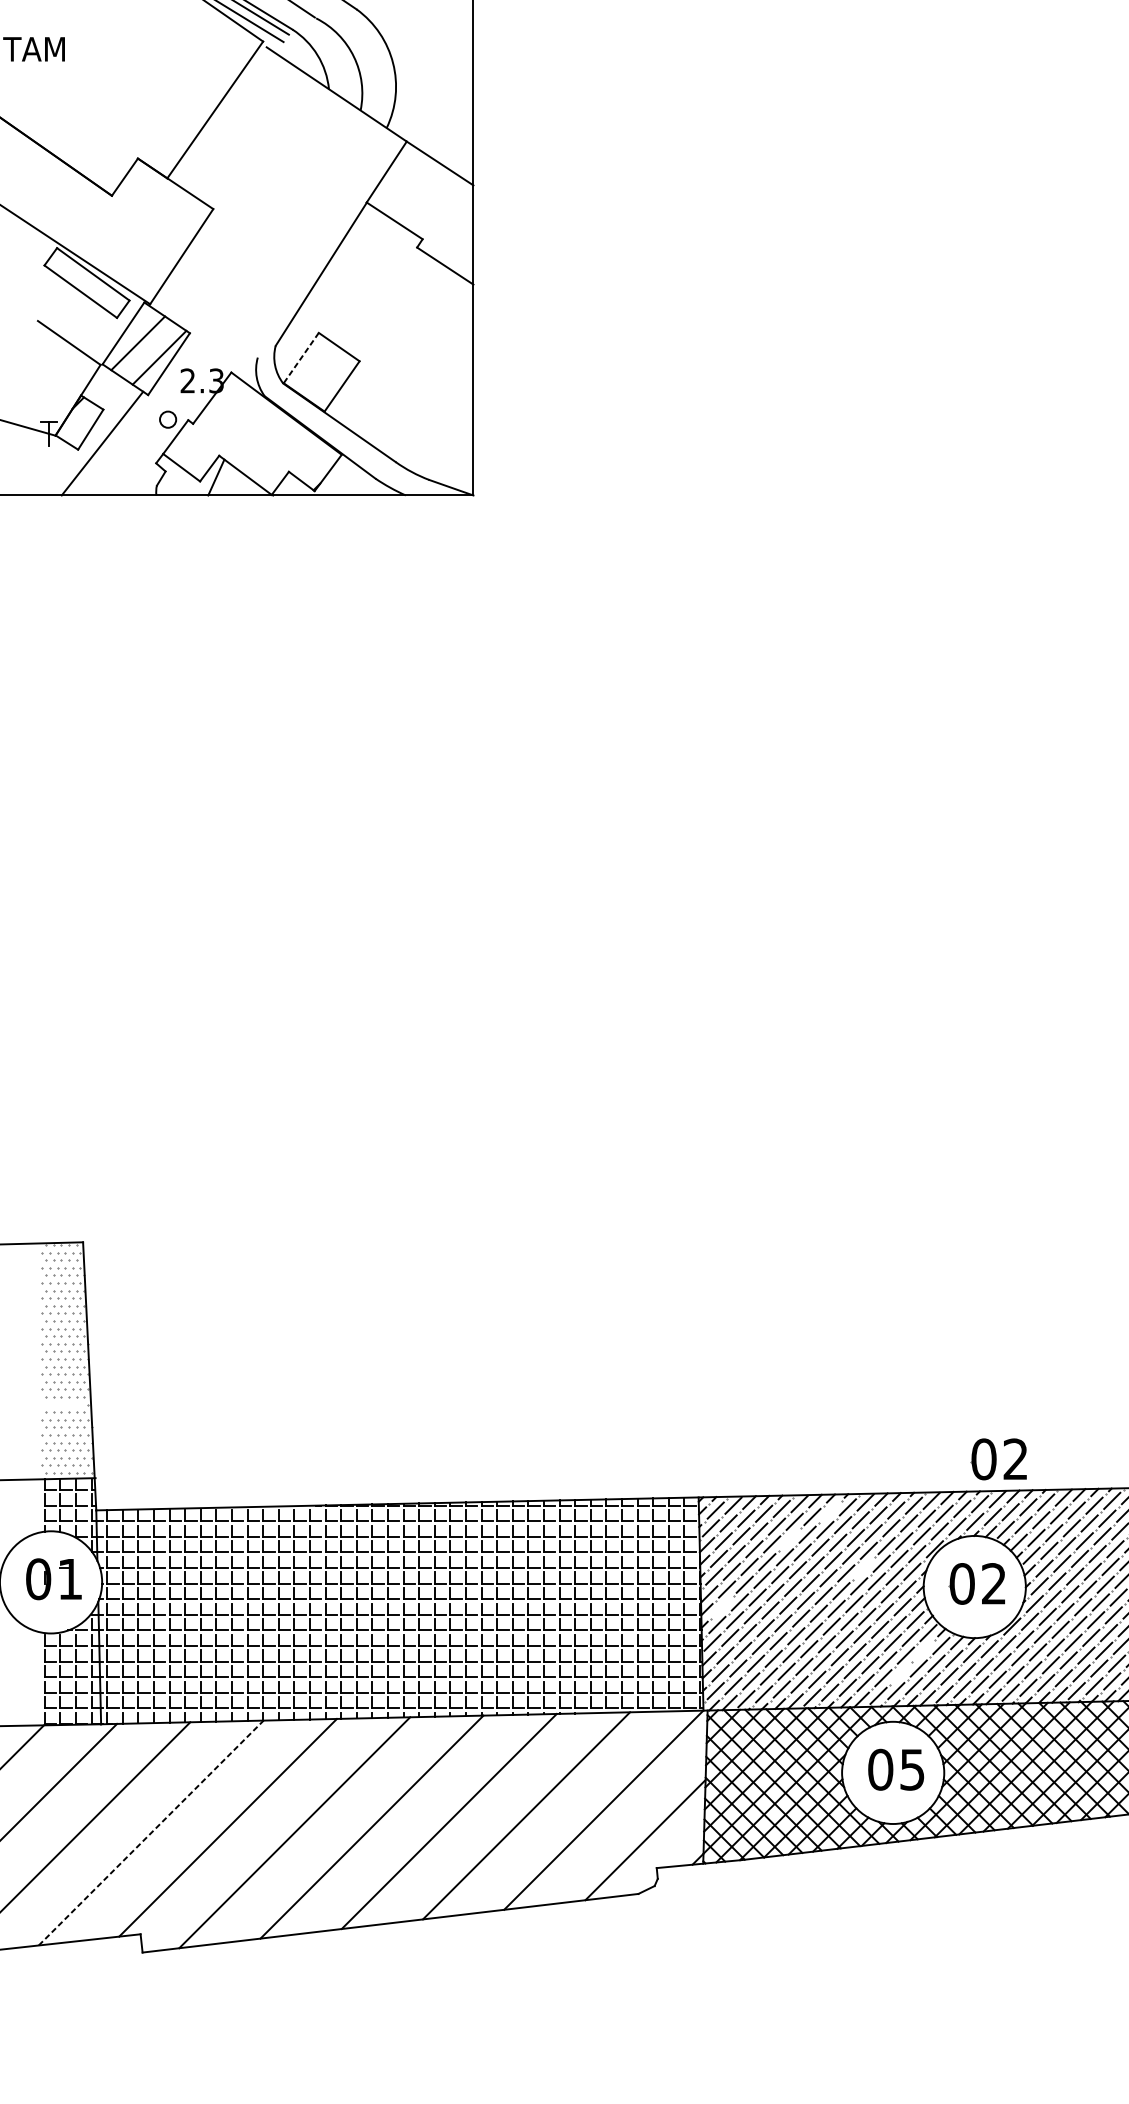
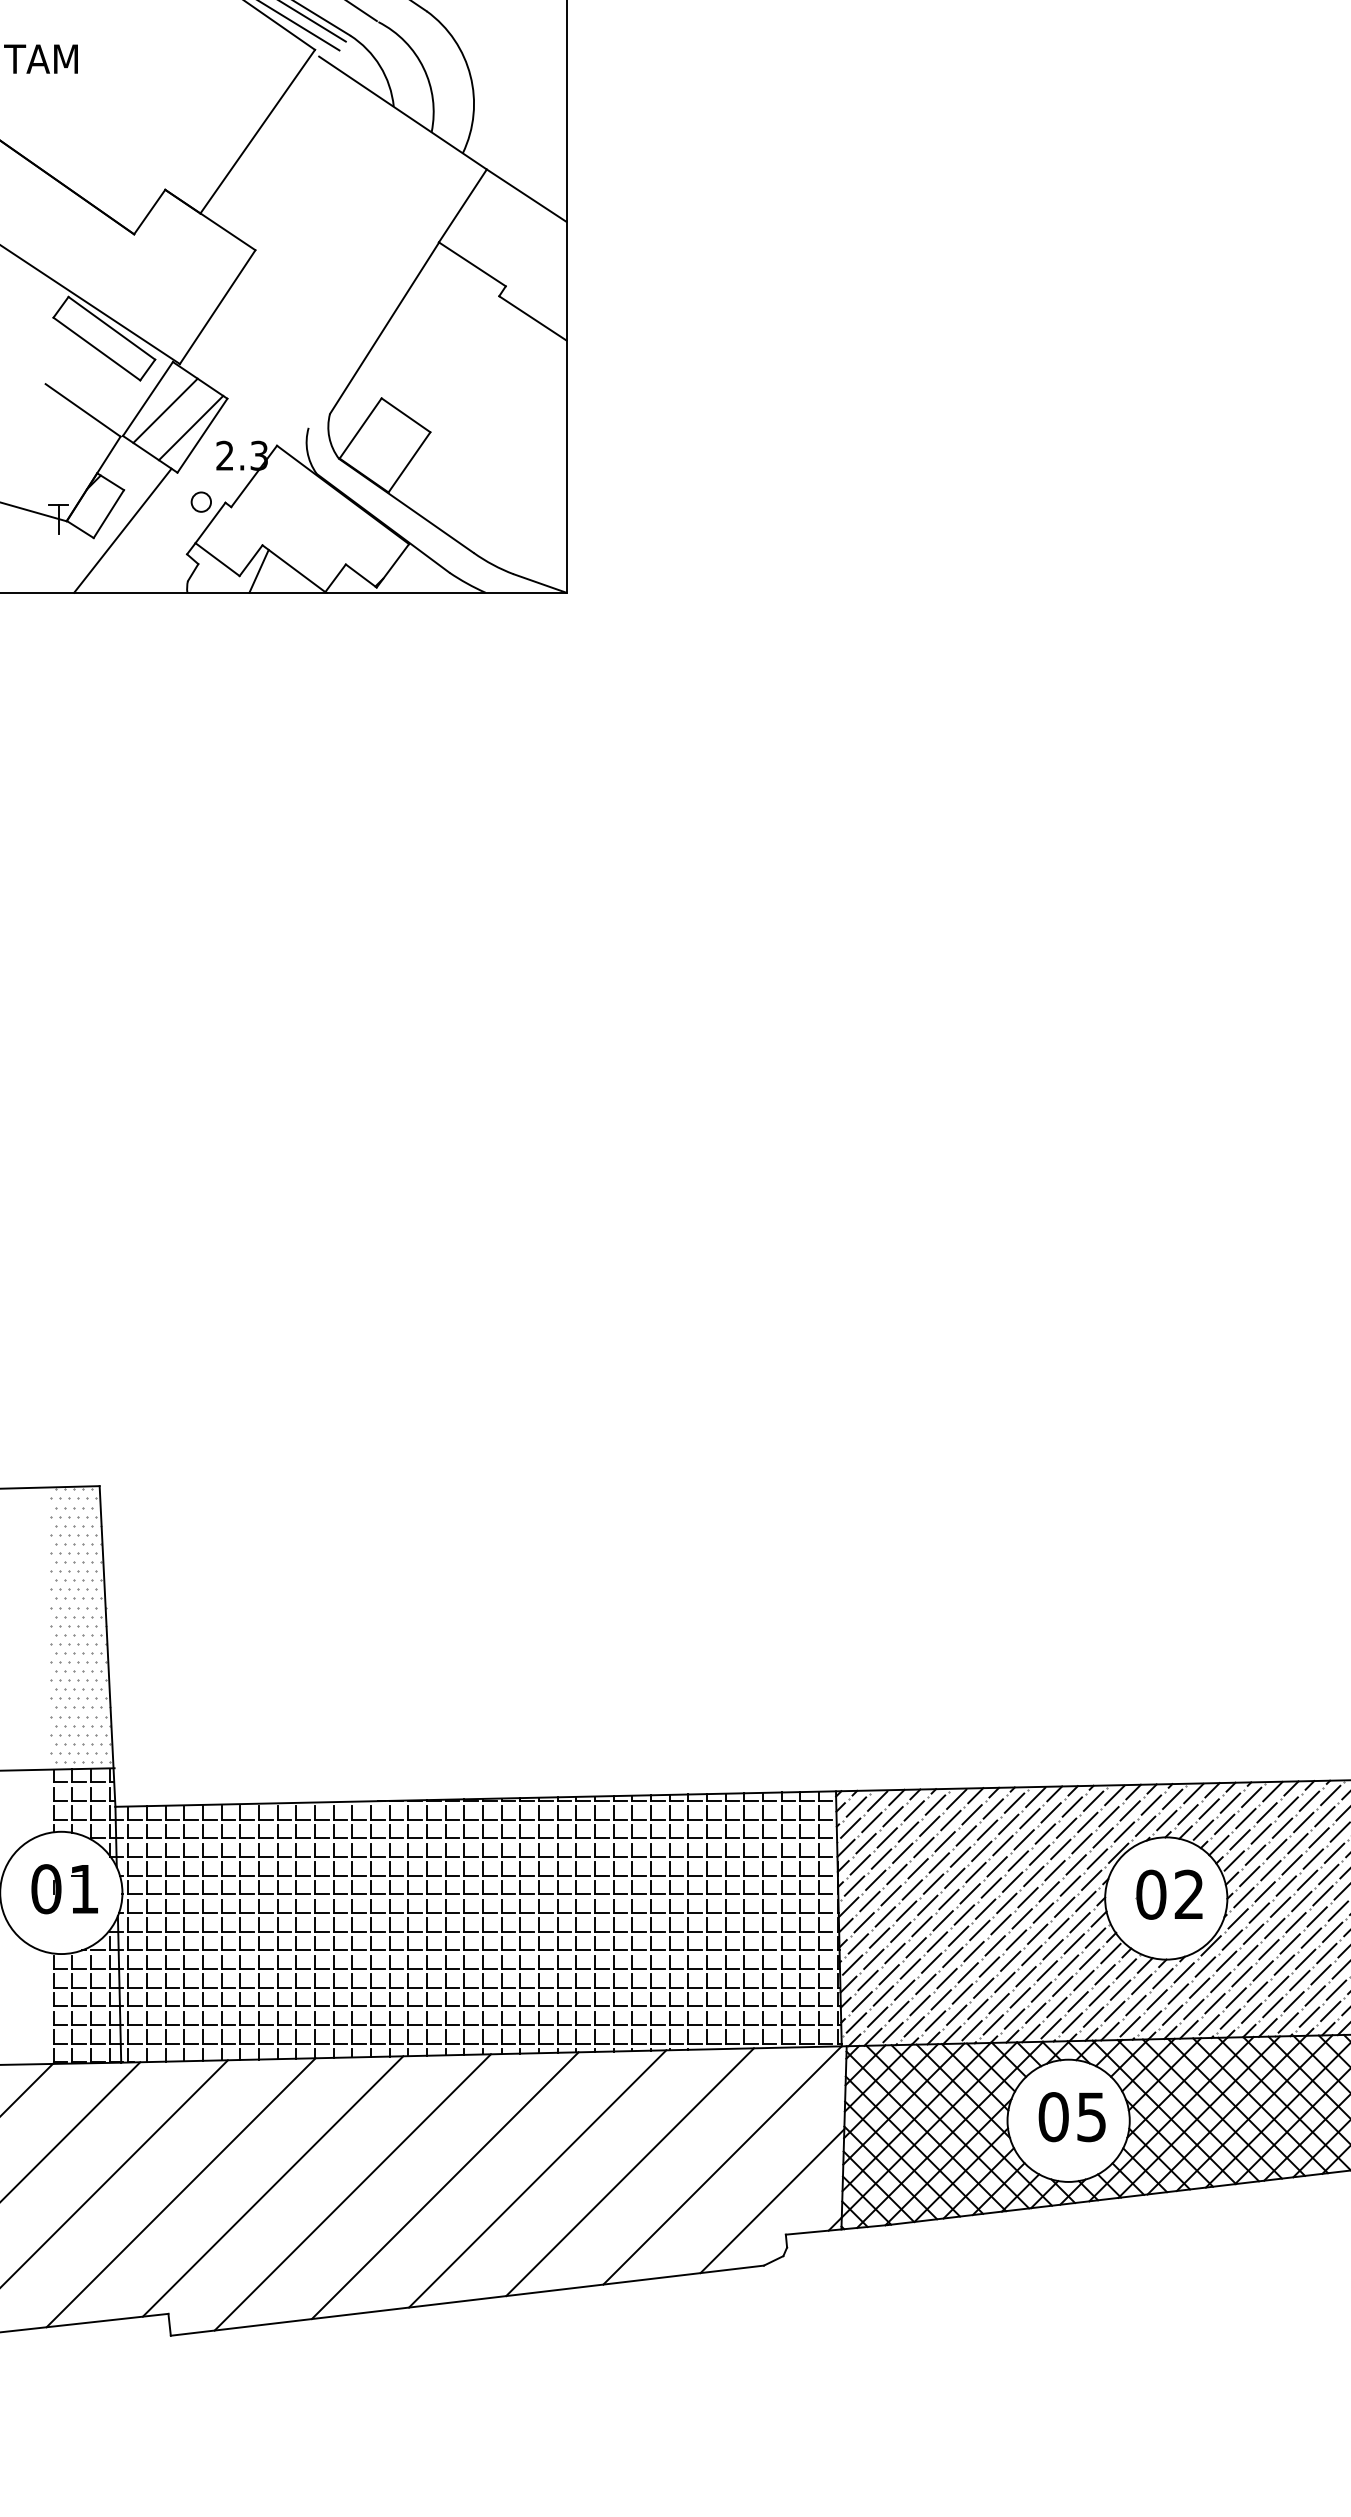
line: (301, 358) -> (360, 428), dashed -> solid
part: (61, 1404) -> (73, 1680), added
part: (998, 1459) -> (1194, 1745), removed
line: (829, 1511) -> (992, 1808), added
line: (789, 1539) -> (944, 1841), added
line: (863, 1568) -> (1033, 1876), added
line: (721, 1607) -> (863, 1922), added
line: (923, 1650) -> (1104, 1974), added
line: (900, 1673) -> (1077, 2001), added
line: (151, 1832) -> (181, 2192), dashed -> solid

